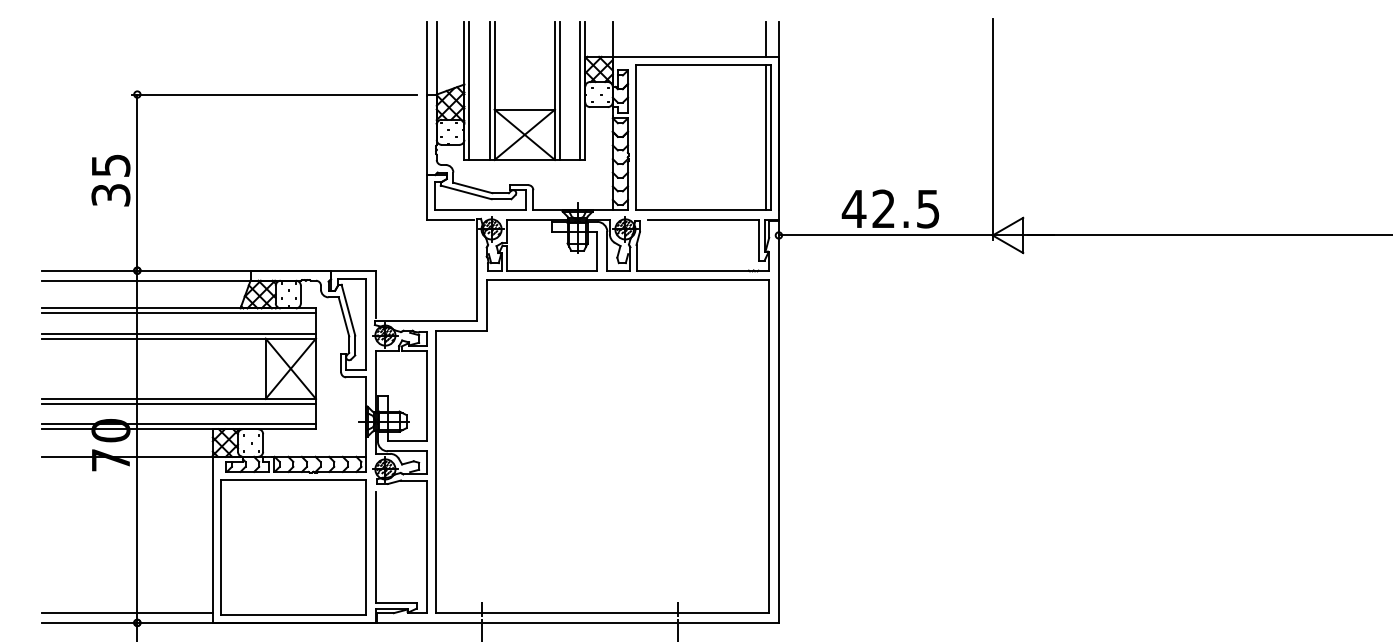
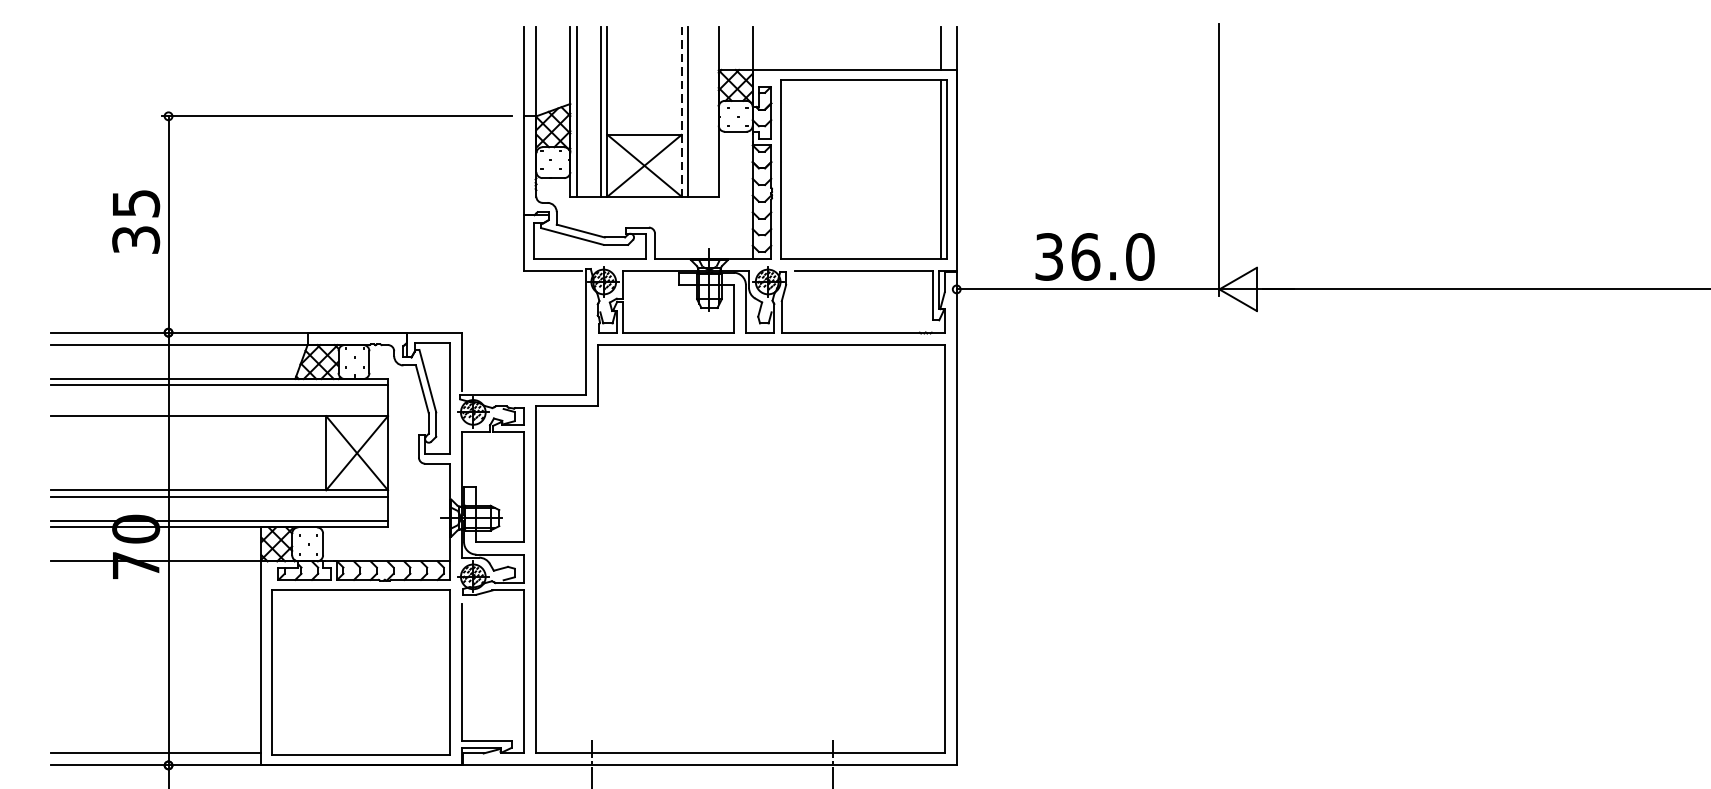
line: (580, 90) -> (712, 111), removed
line: (555, 91) -> (682, 112), solid -> dashed
text: (890, 208) -> (1093, 256), 42.5 -> 36.0
line: (178, 333) -> (219, 409), removed

